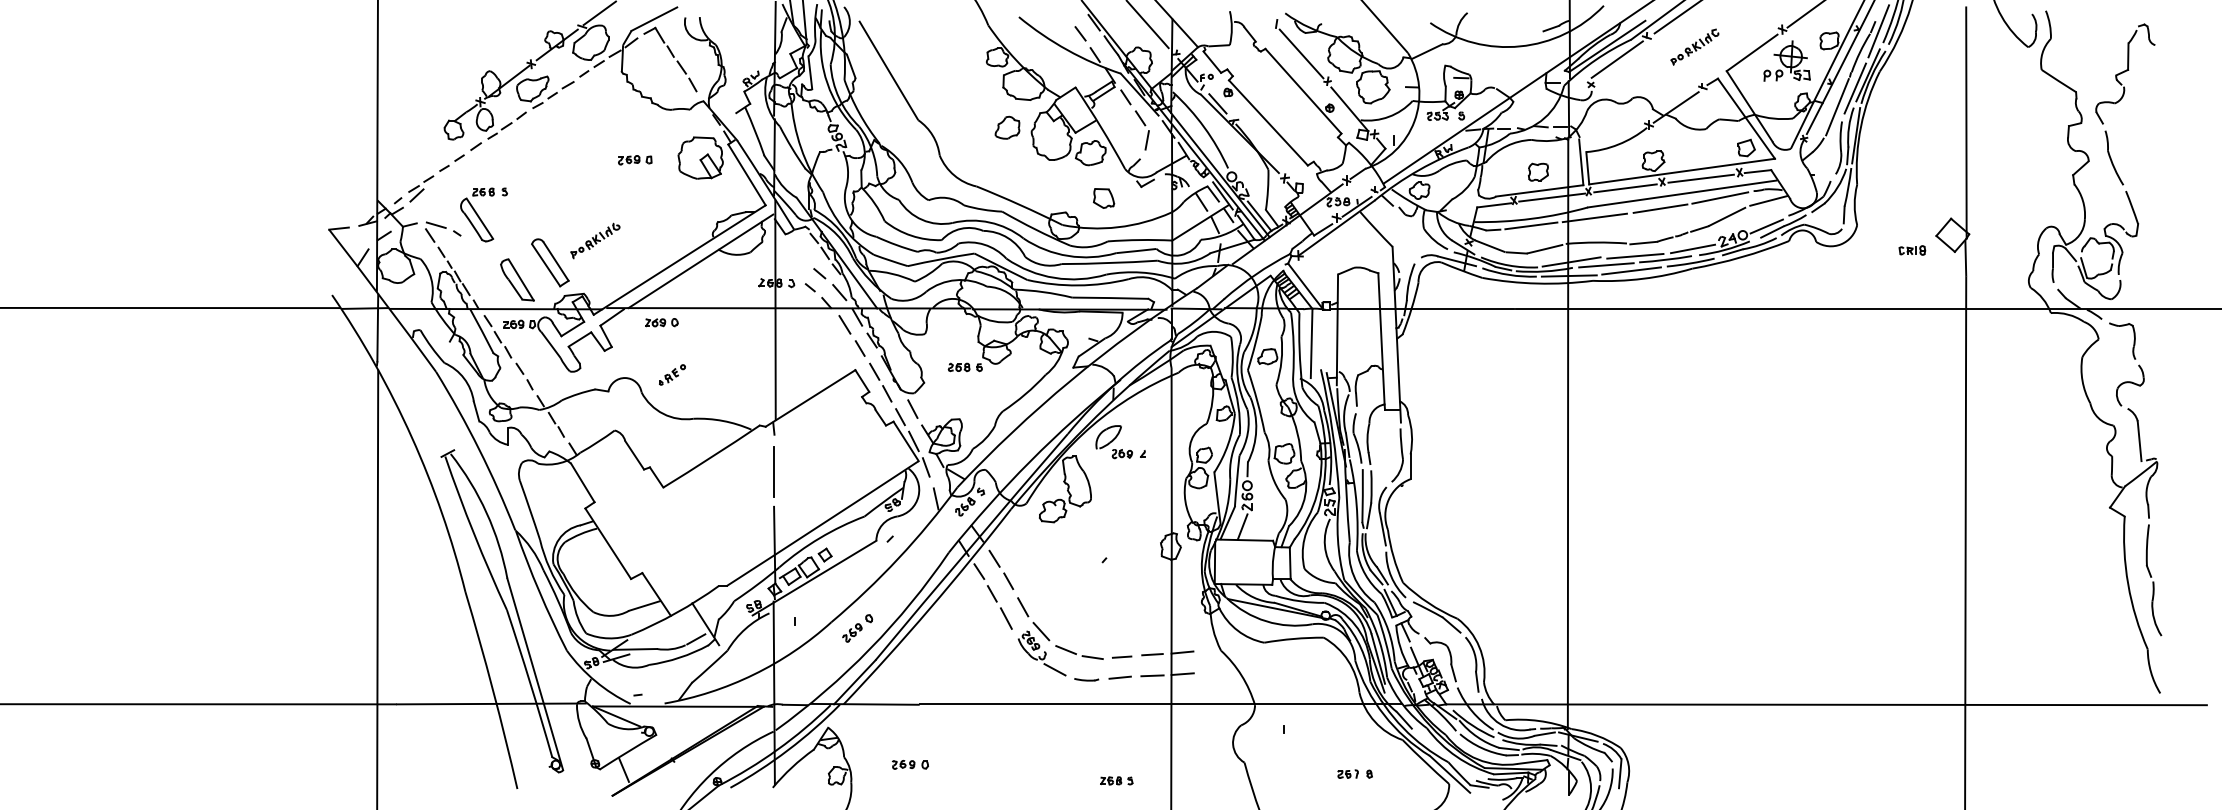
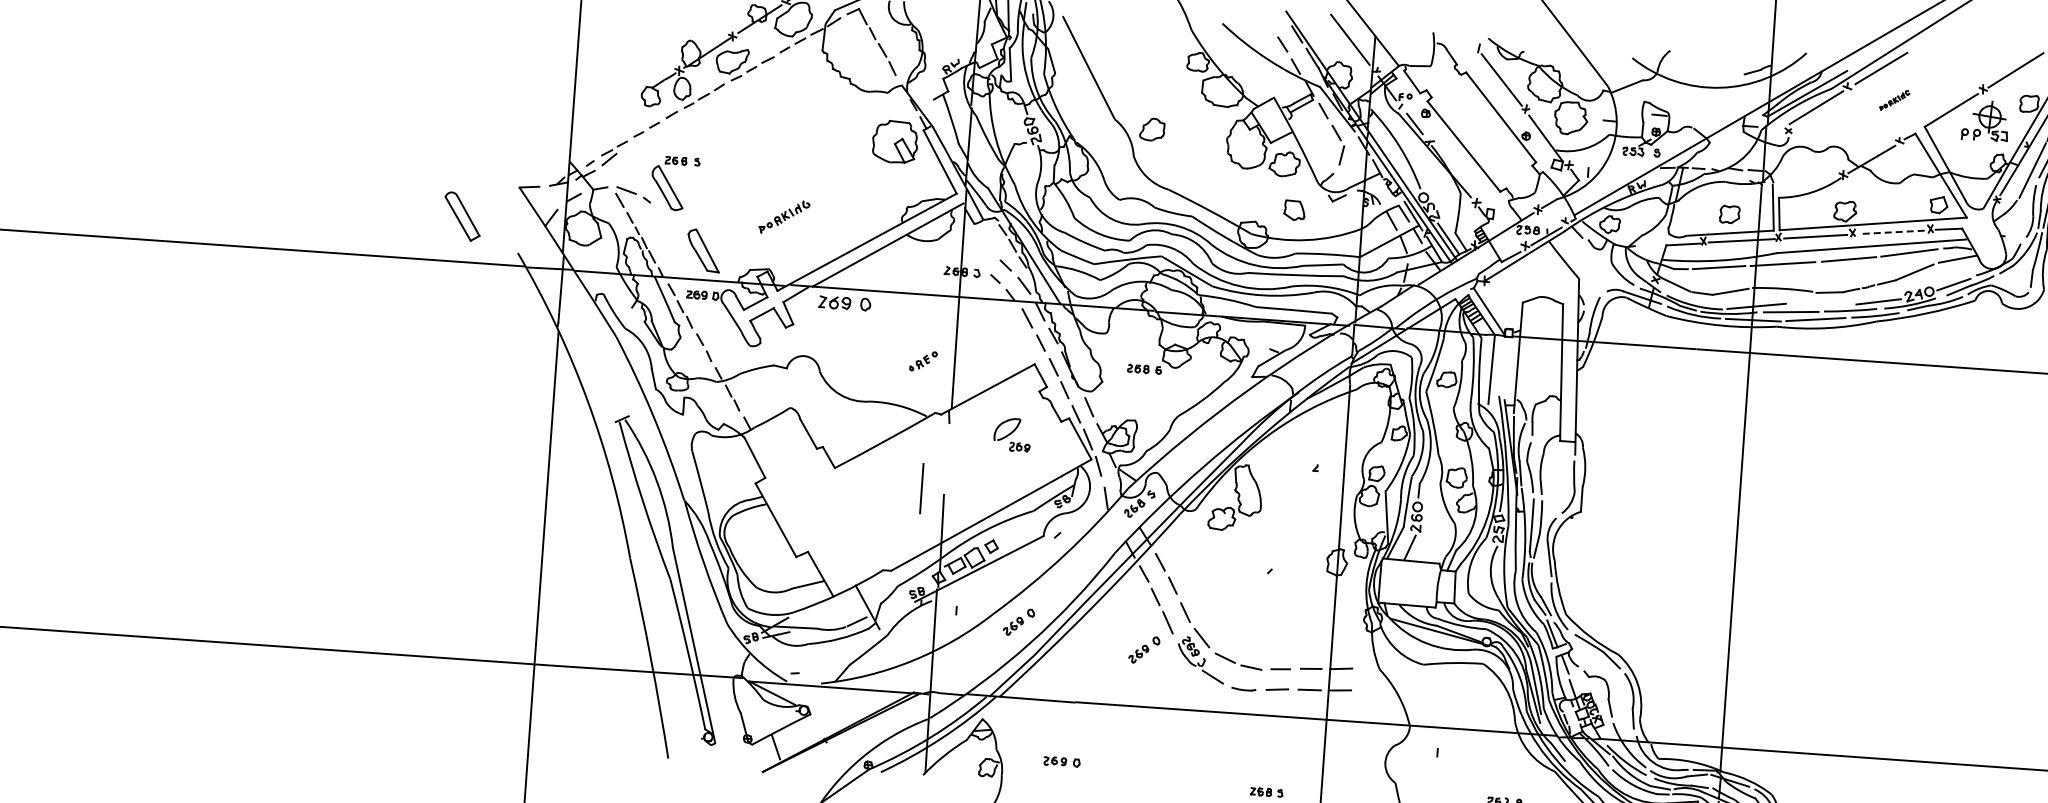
part: (1694, 46) -> (1894, 100), size x0.6
part: (1007, 127) -> (1152, 129), moved
part: (635, 160) -> (829, 139), removed
line: (1701, 178) -> (1892, 232), solid -> dashed
line: (1635, 255) -> (1820, 304), removed
part: (550, 262) -> (462, 216), moved
part: (661, 322) -> (844, 303), size x1.6
part: (672, 374) -> (923, 360), moved
part: (1113, 442) -> (1011, 435), moved
line: (773, 471) -> (920, 488), moved
part: (984, 647) -> (1144, 650), added

